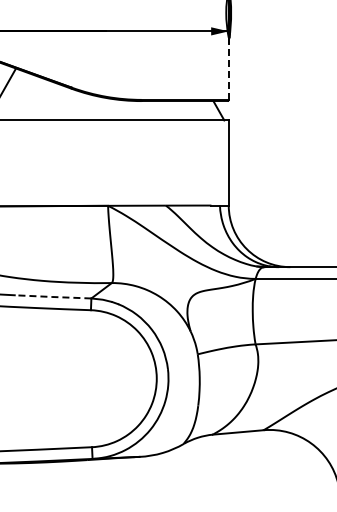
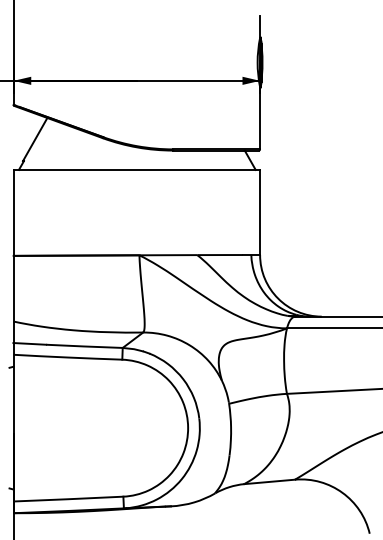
line: (229, 69) -> (260, 118), dashed -> solid
line: (52, 297) -> (83, 346), dashed -> solid

